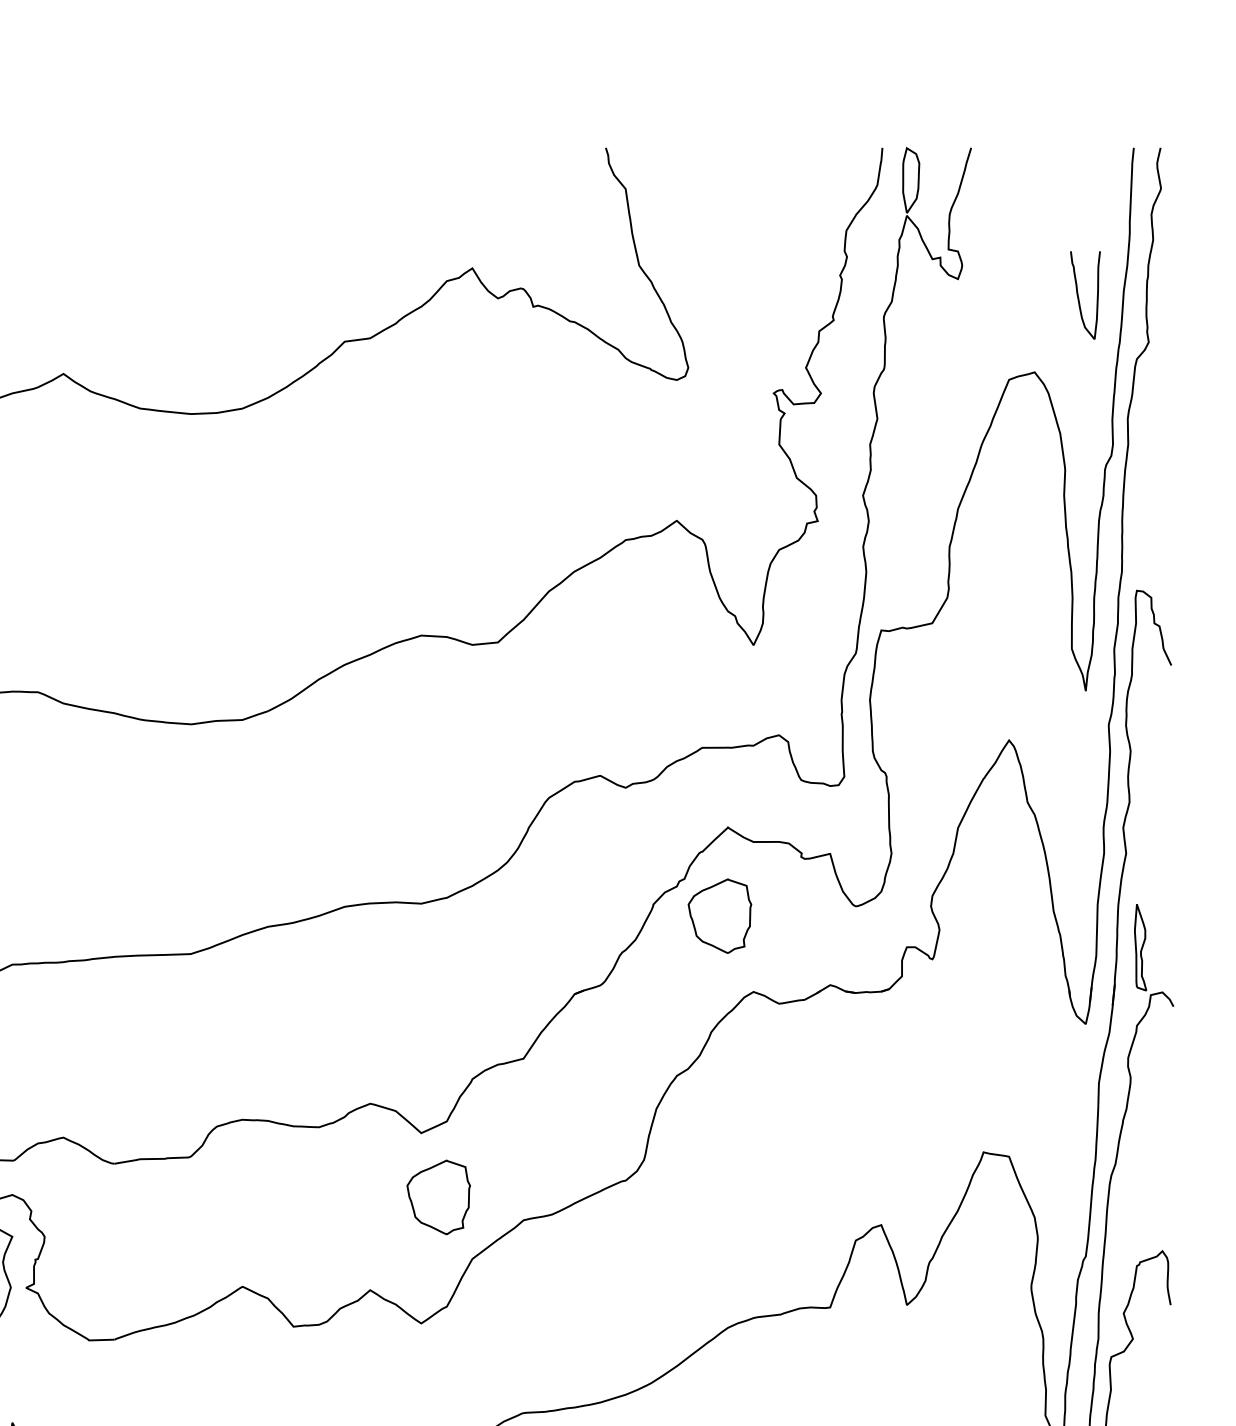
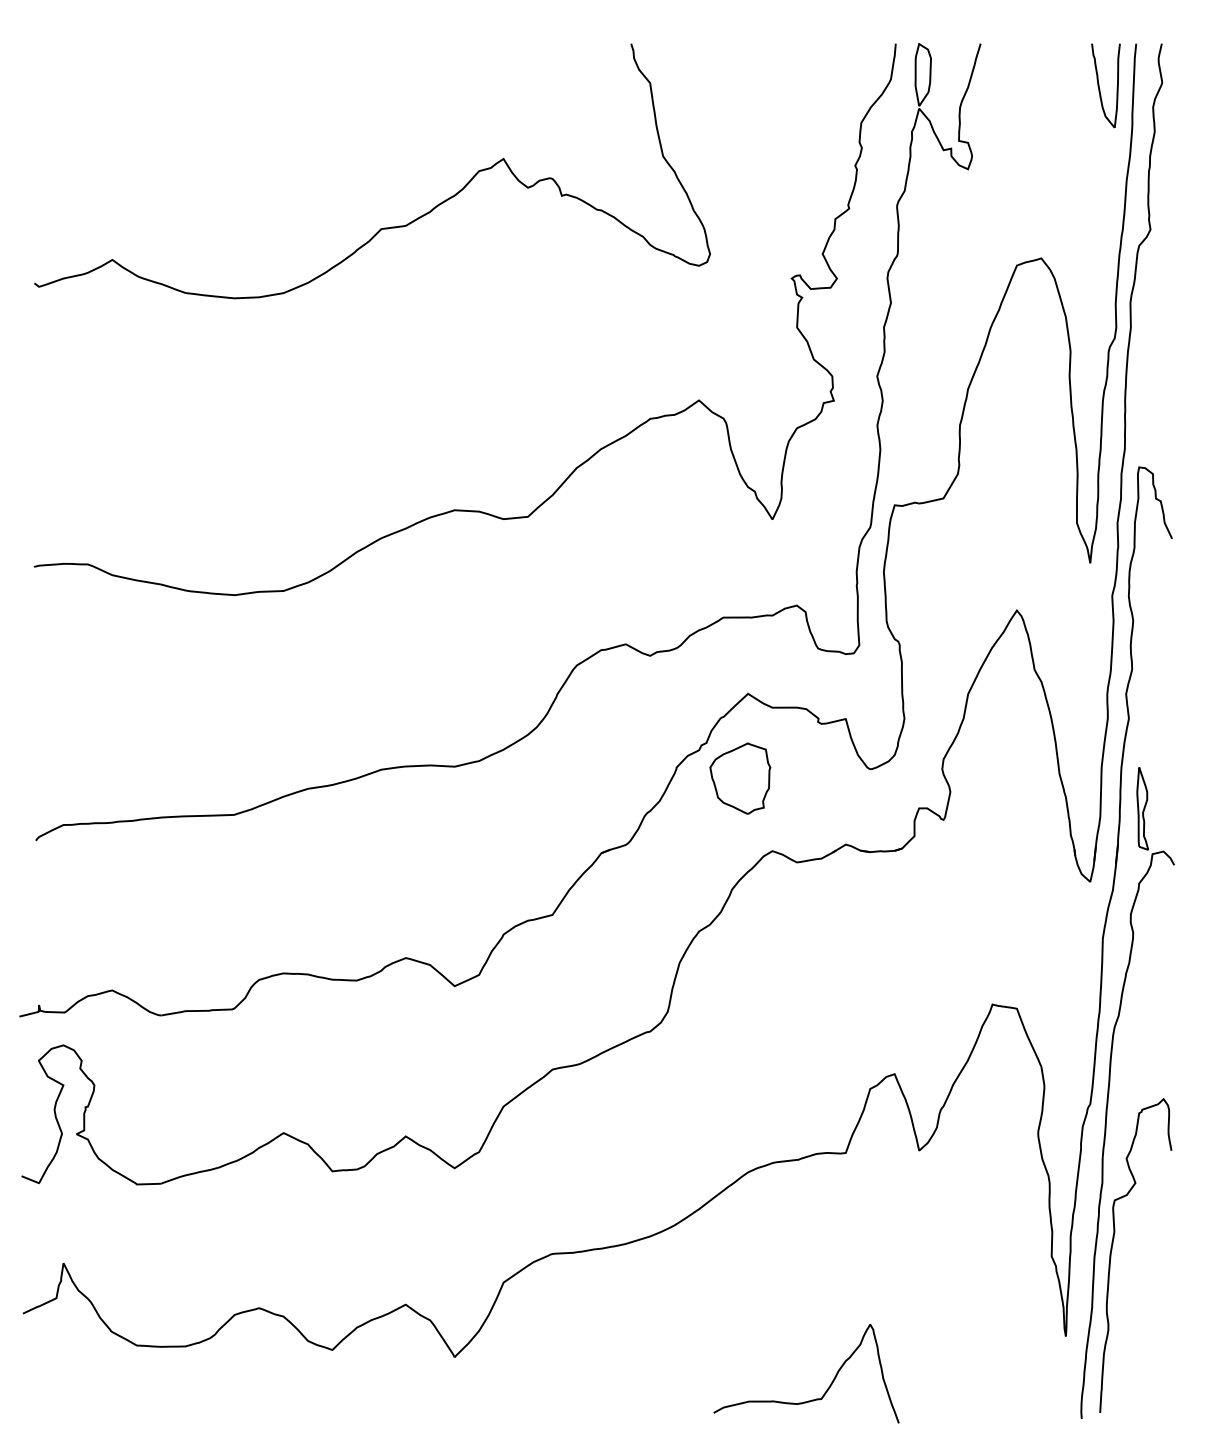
part: (1084, 295) -> (1105, 85), moved
part: (438, 1197) -> (471, 1047), removed

